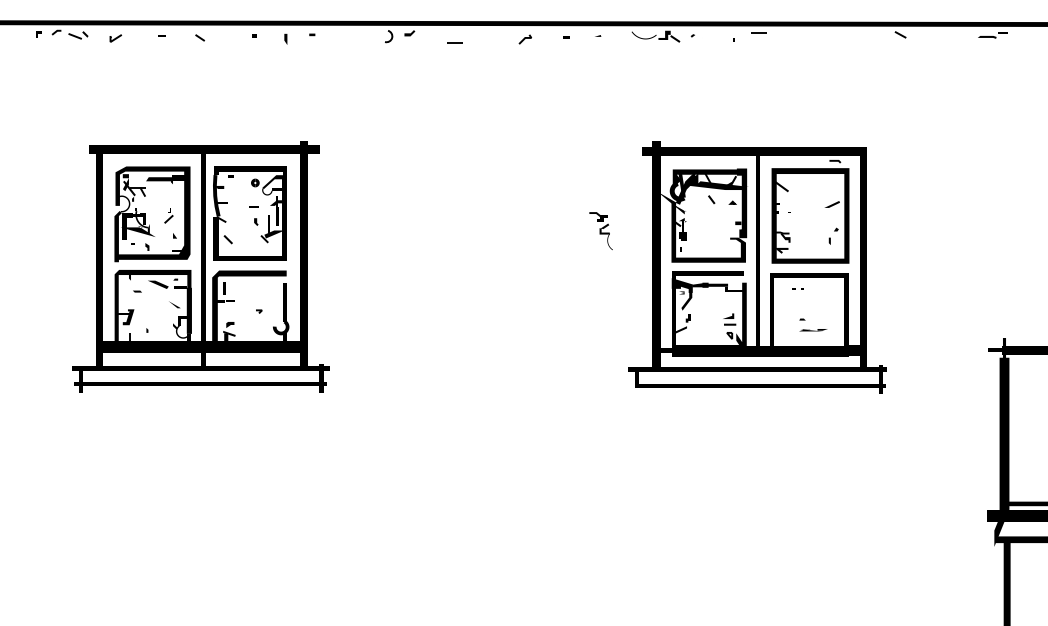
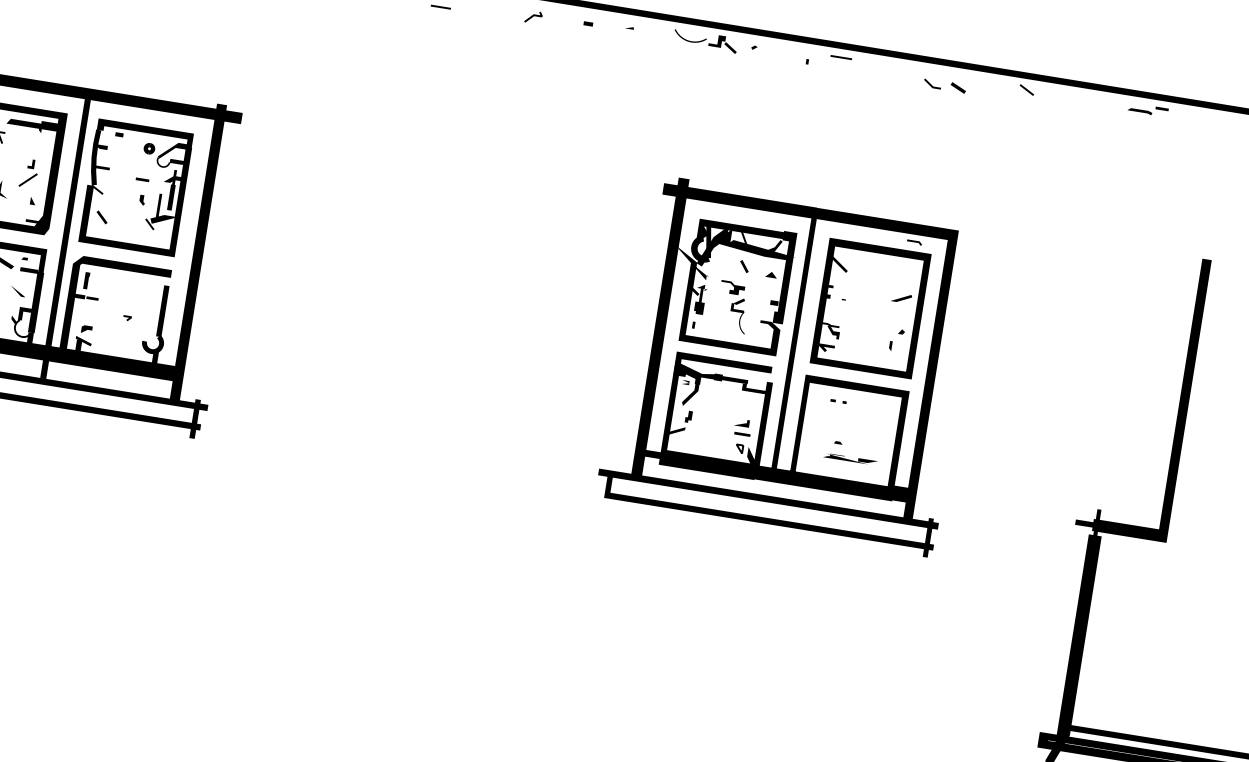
part: (839, 41) -> (945, 85), added
part: (168, 215) -> (28, 173), size x1.43
part: (600, 230) -> (732, 306), moved
part: (813, 329) -> (850, 458), size x1.43

